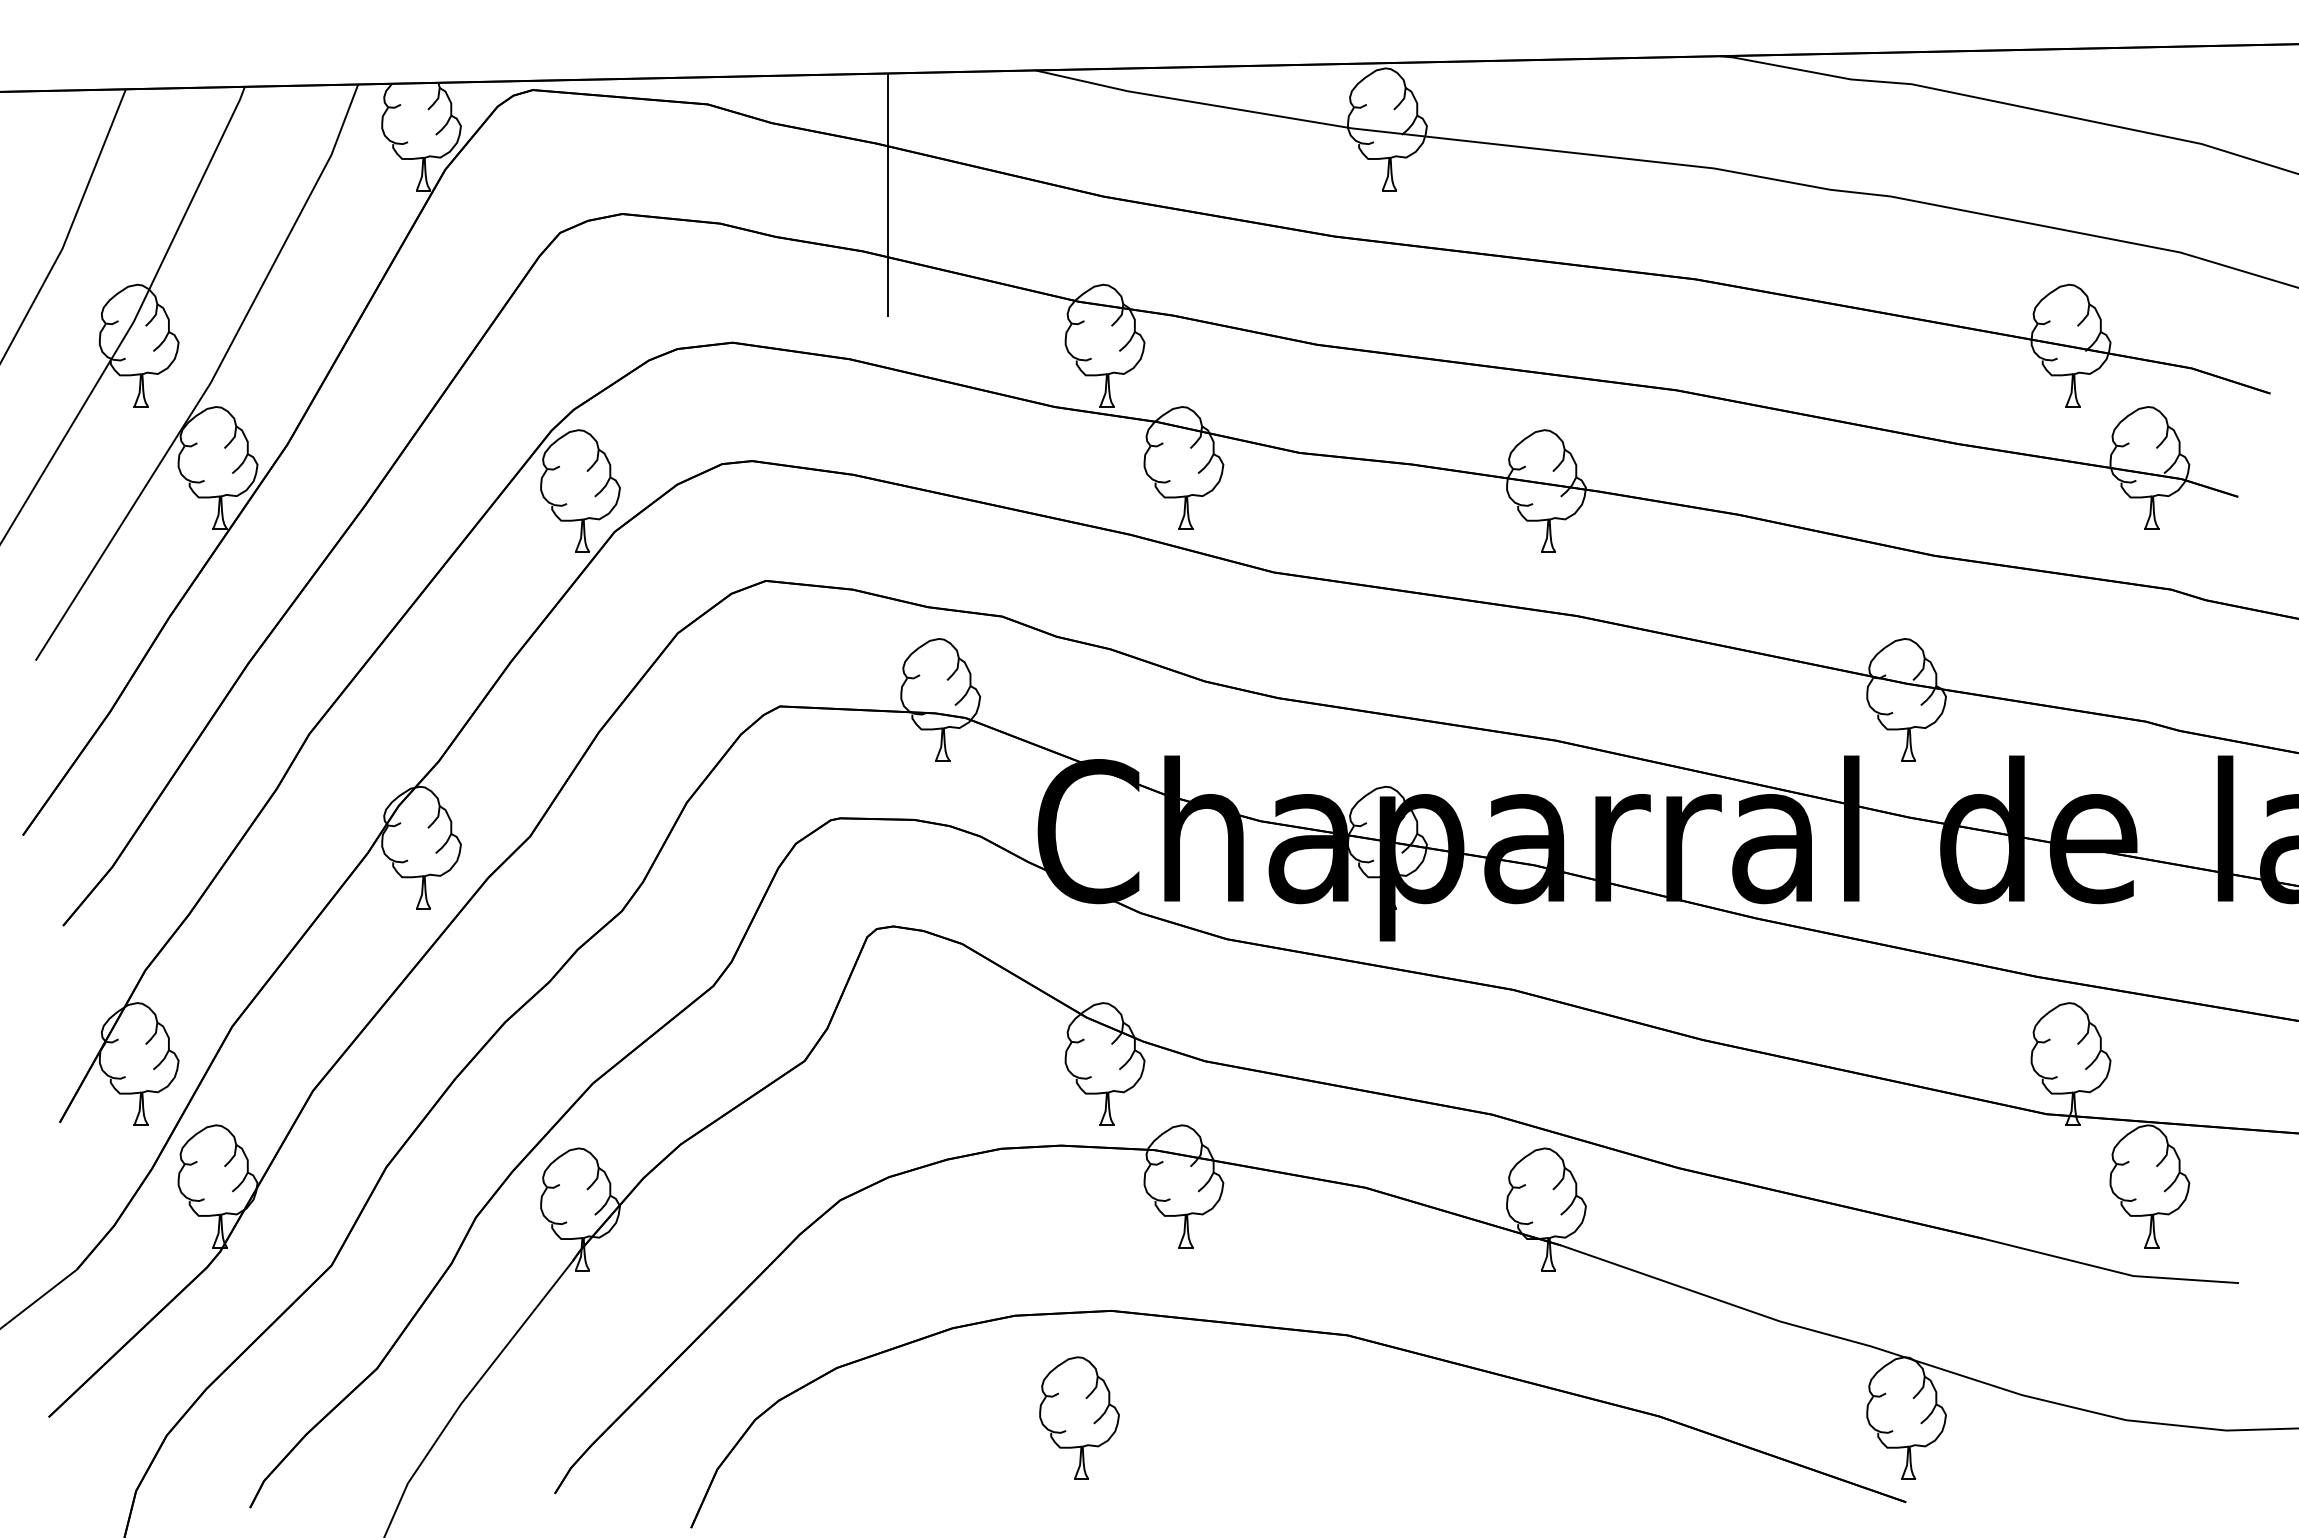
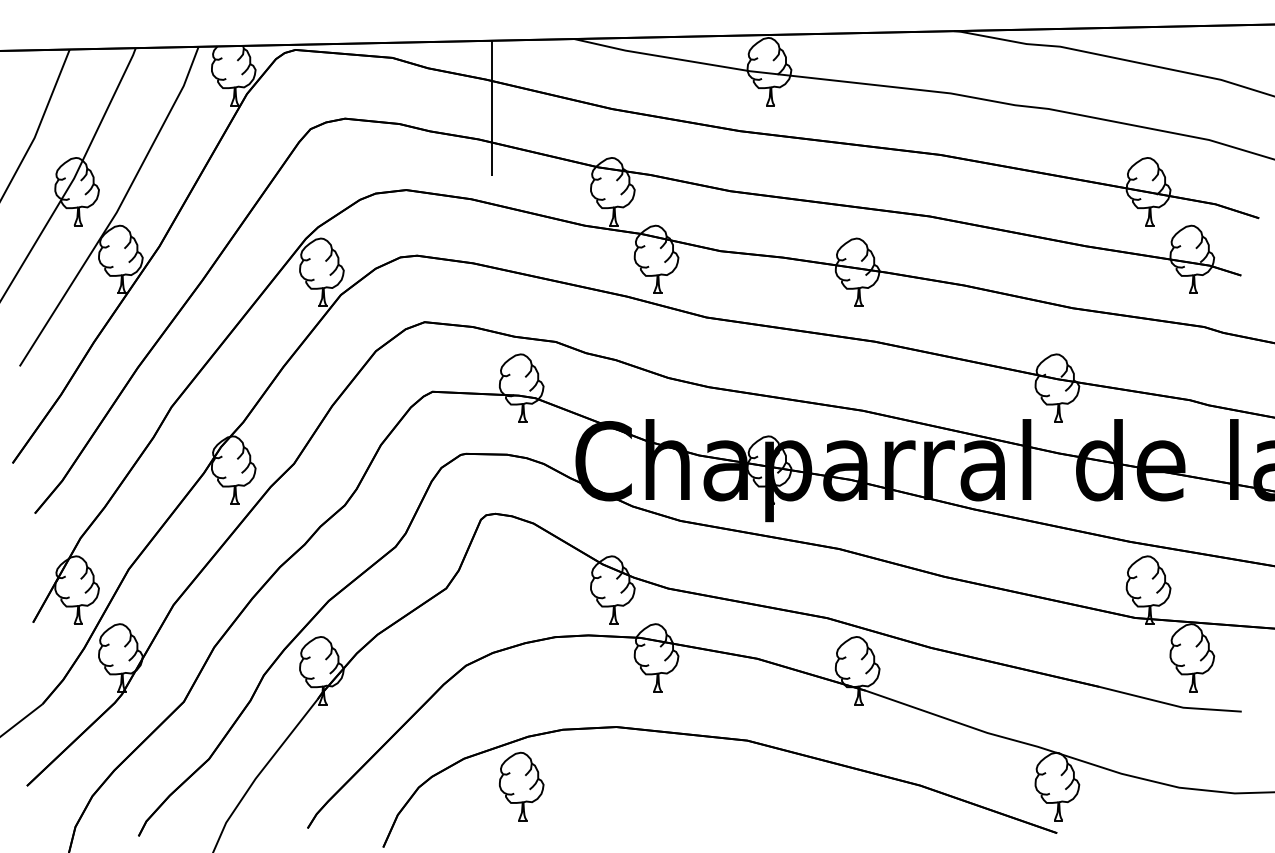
part: (1079, 1418) -> (521, 786), moved

